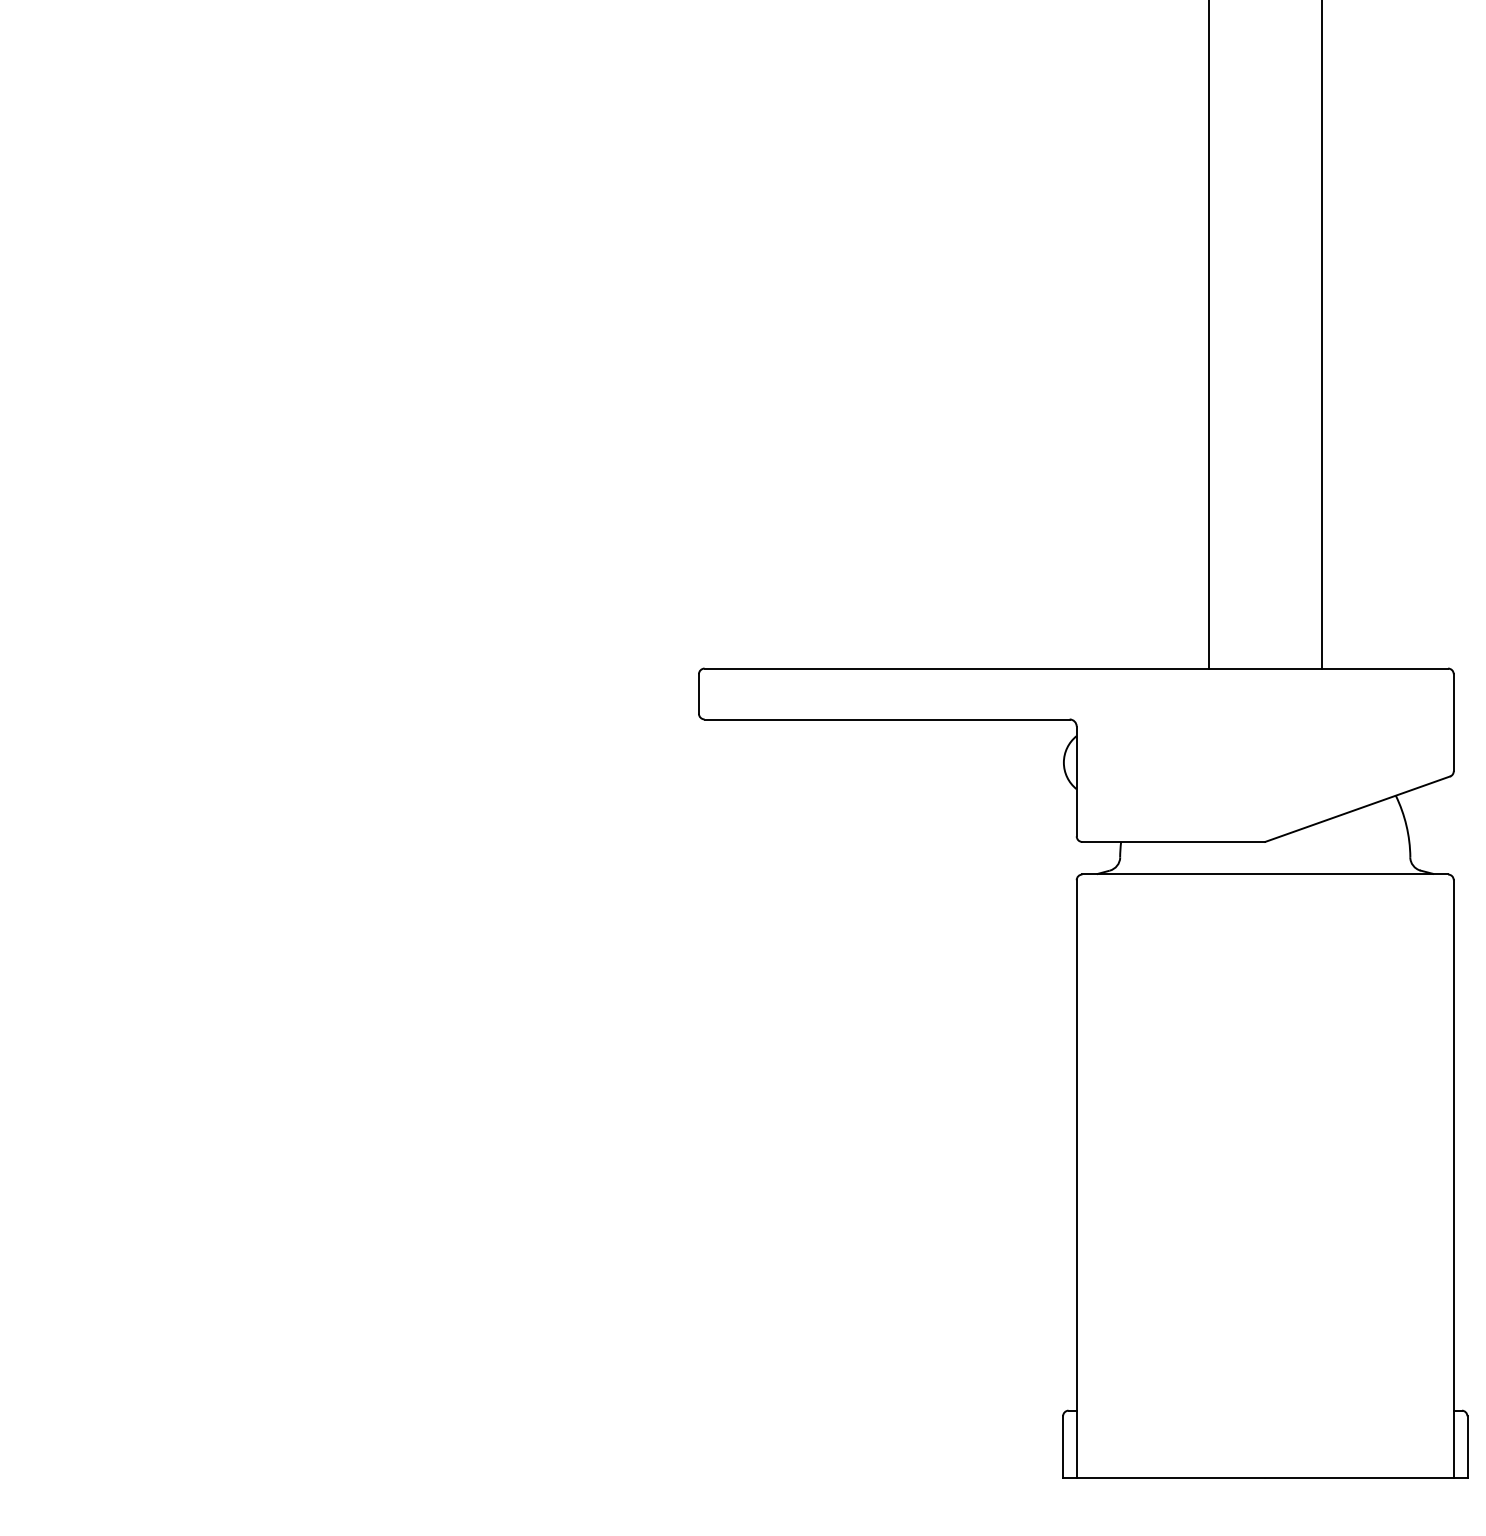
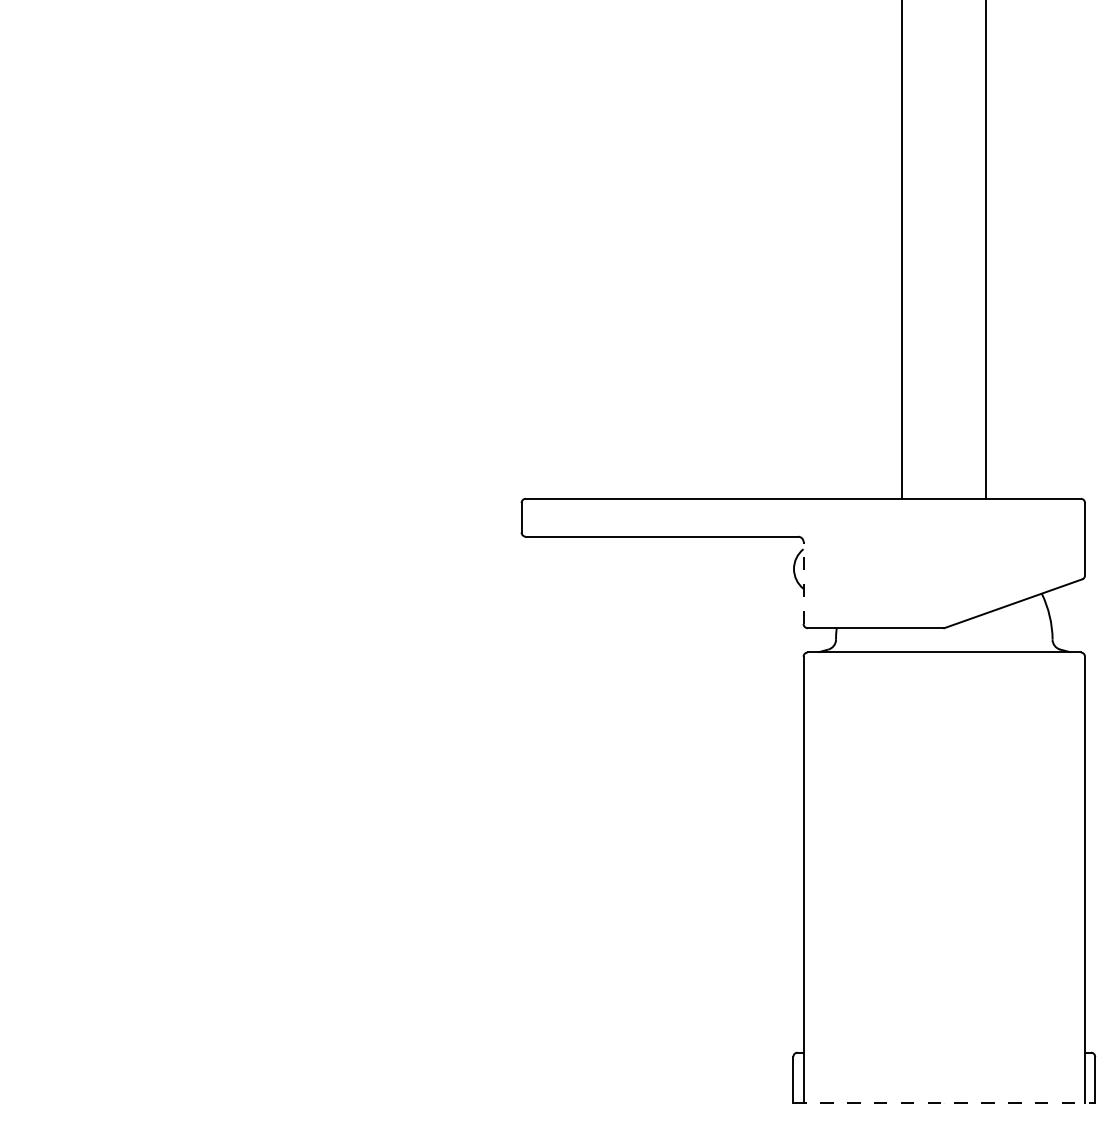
line: (1076, 781) -> (803, 583), solid -> dashed
line: (1265, 1477) -> (944, 1102), solid -> dashed

